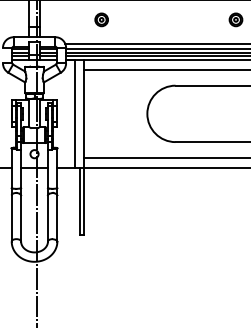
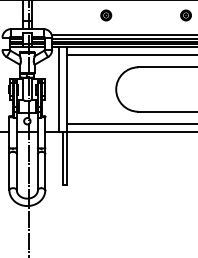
part: (102, 19) -> (106, 15), moved

